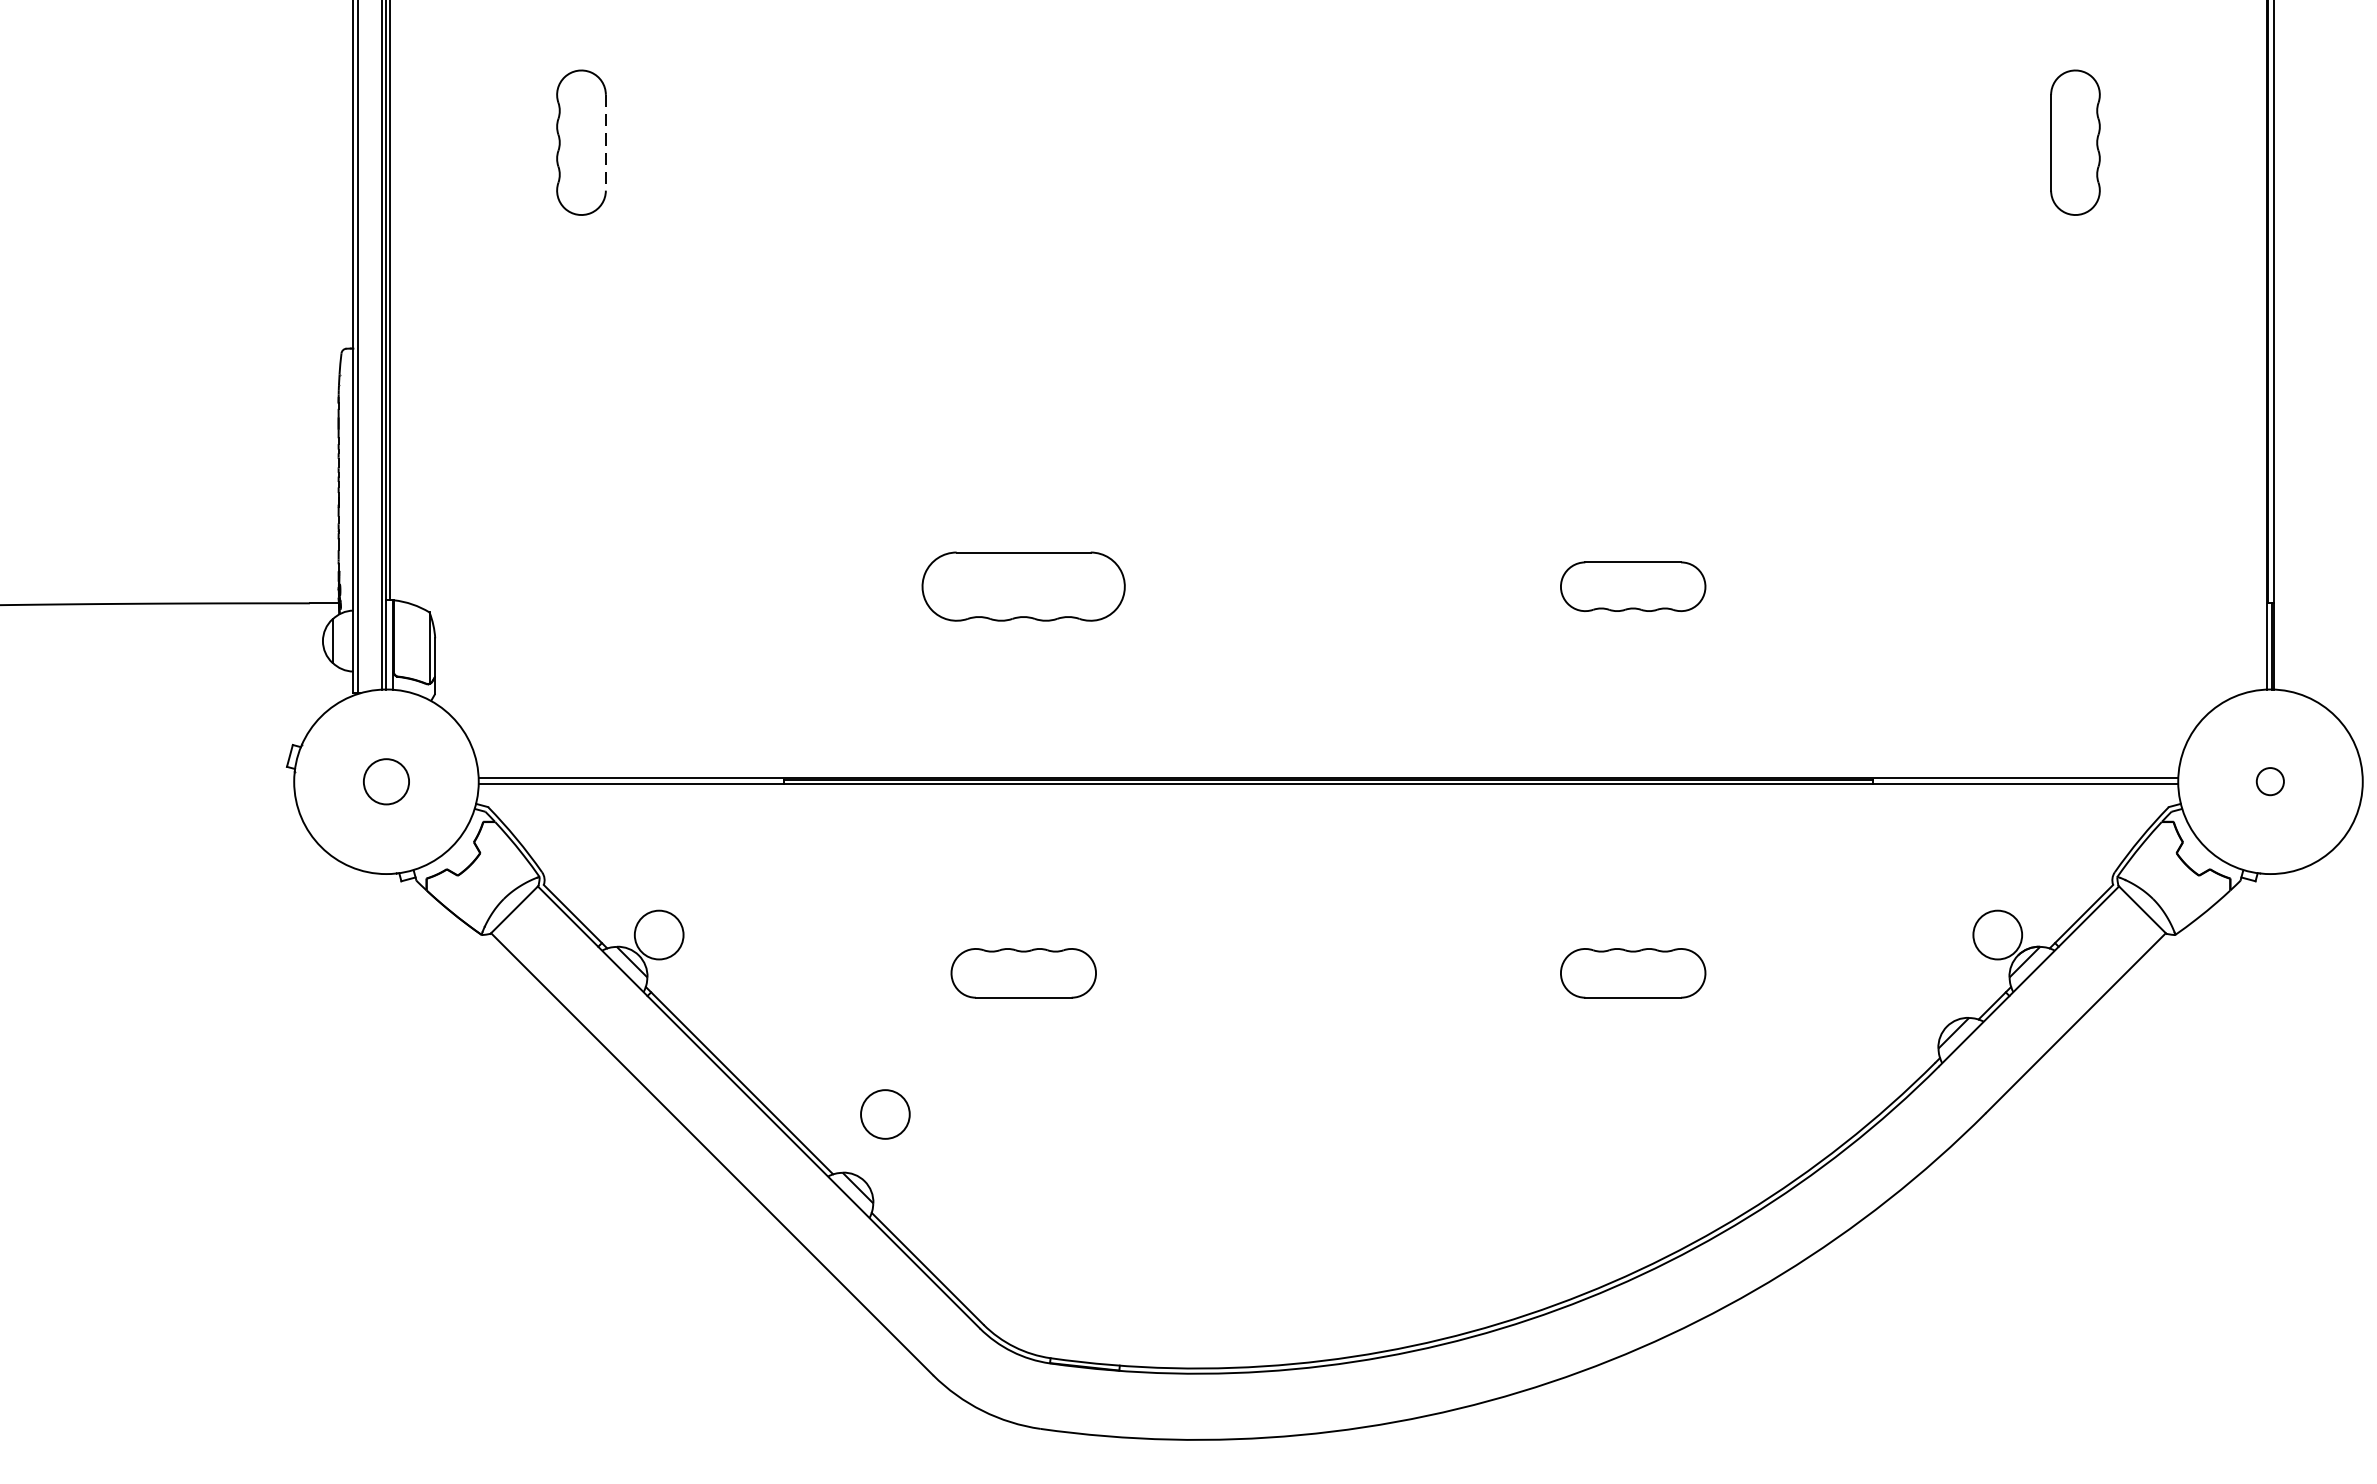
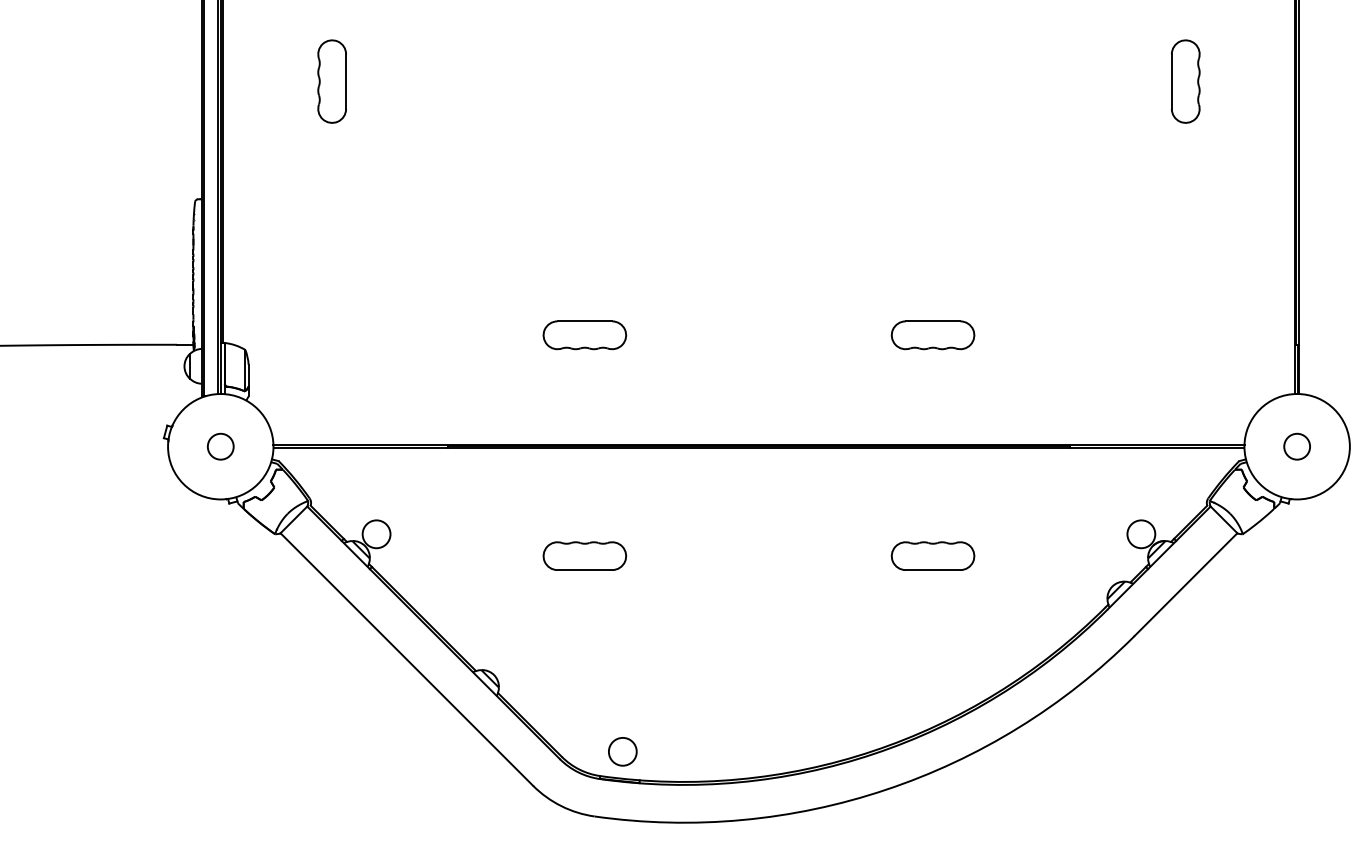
line: (606, 144) -> (346, 82), dashed -> solid
part: (1023, 587) -> (584, 335), size x0.71
circle: (2269, 781) -> (1296, 446), size x1.67
circle: (884, 1113) -> (622, 751), moved

